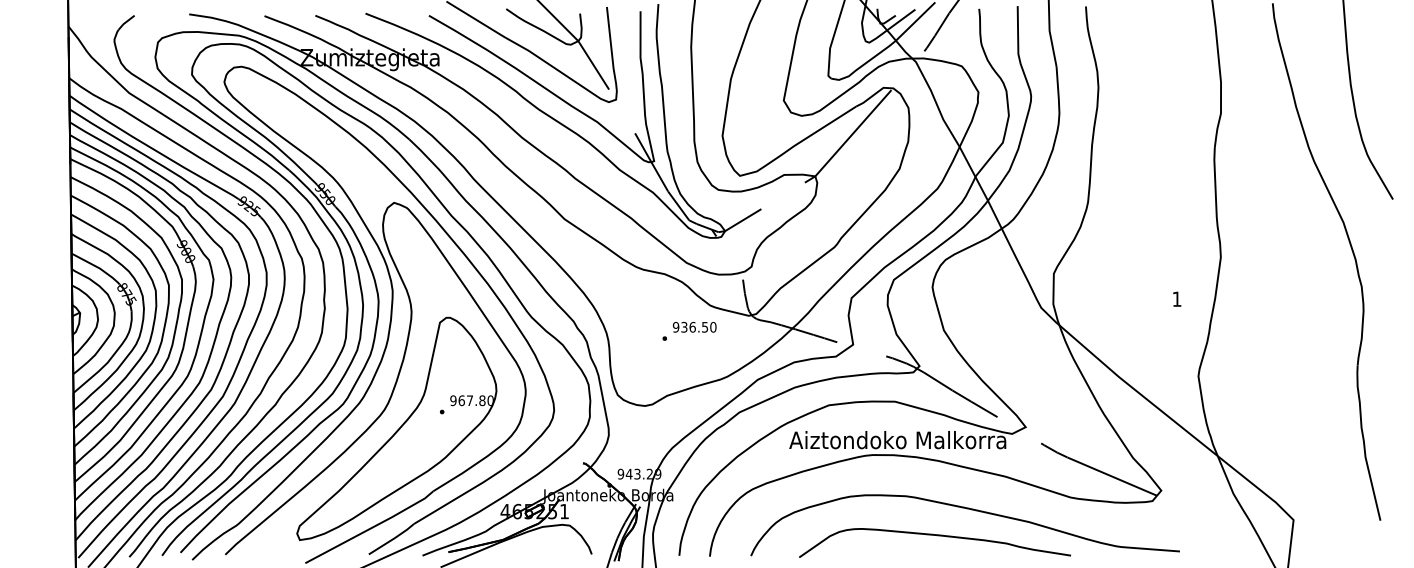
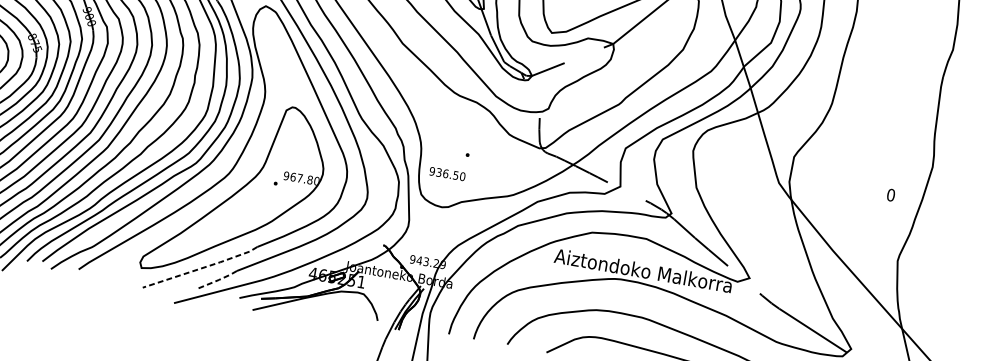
text: (1176, 298) -> (890, 194), 1 -> 0
text: (694, 327) -> (447, 174), moved
line: (371, 528) -> (201, 268), solid -> dashed
line: (392, 539) -> (217, 280), solid -> dashed

